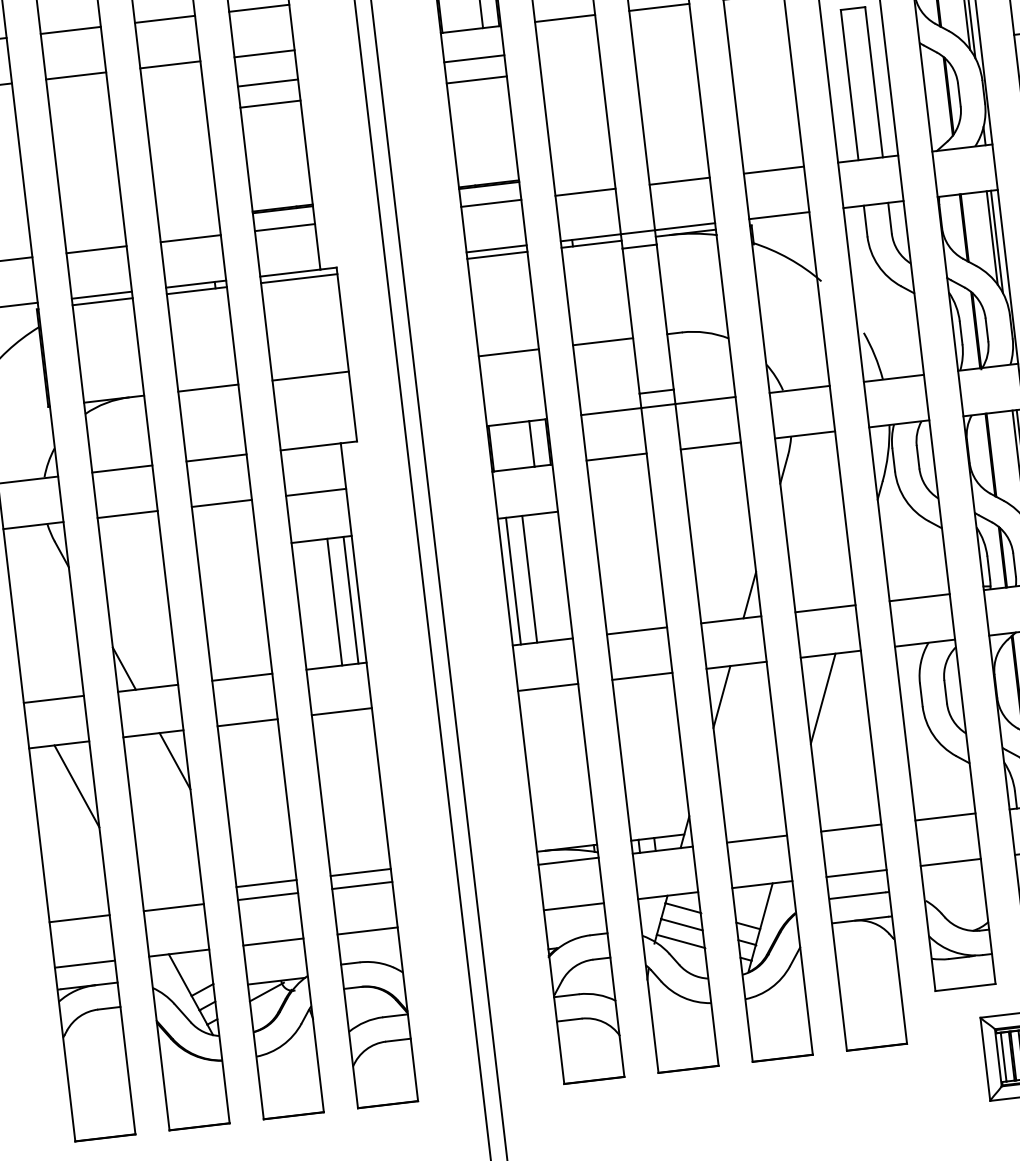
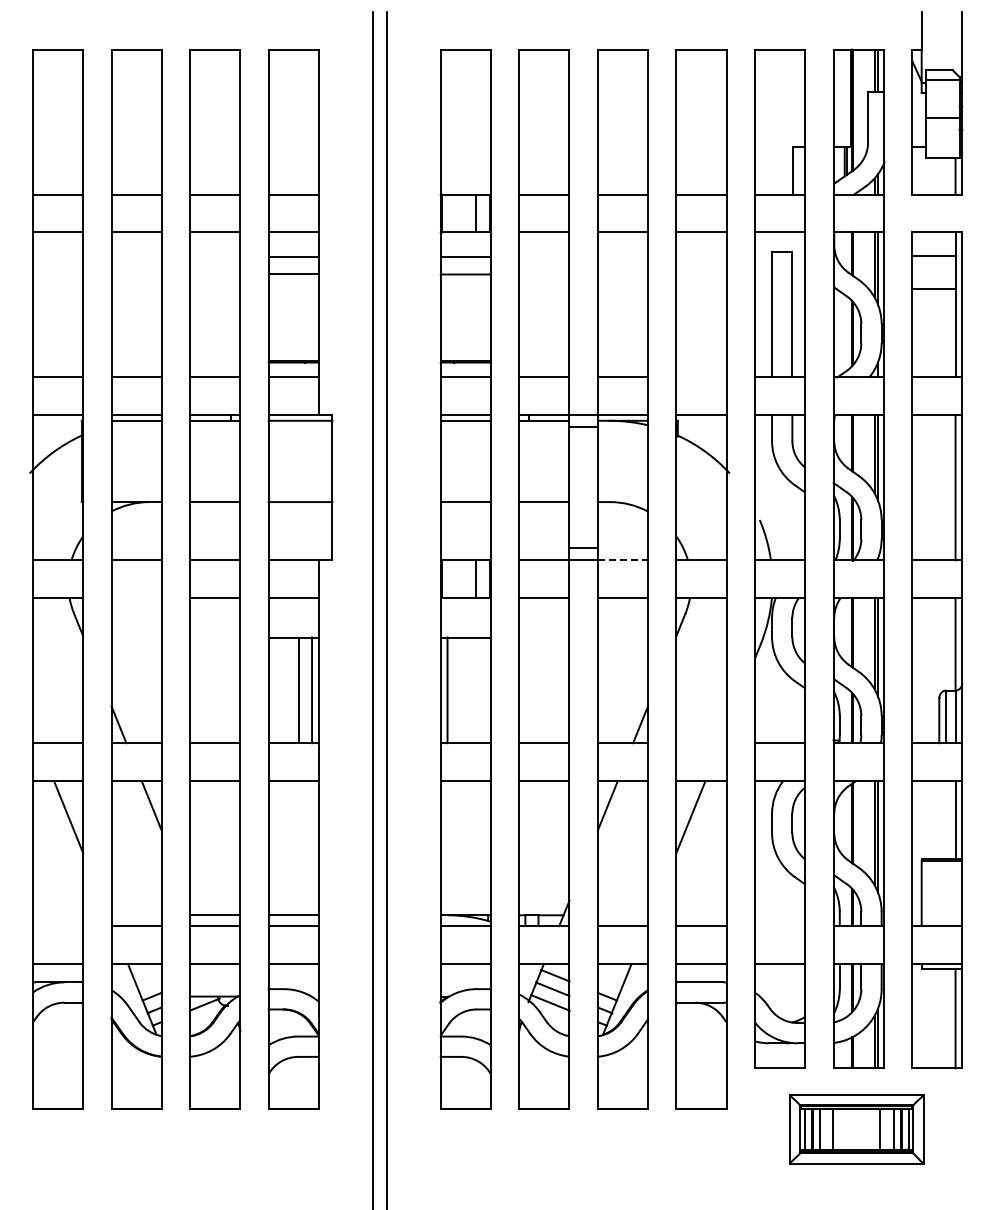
line: (773, 170) -> (701, 377), removed
line: (706, 400) -> (623, 560), solid -> dashed
line: (127, 514) -> (136, 598), removed
line: (530, 579) -> (461, 690), removed
line: (825, 609) -> (701, 743), removed
line: (945, 817) -> (780, 926), removed
line: (79, 919) -> (57, 926), removed

